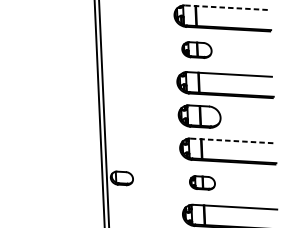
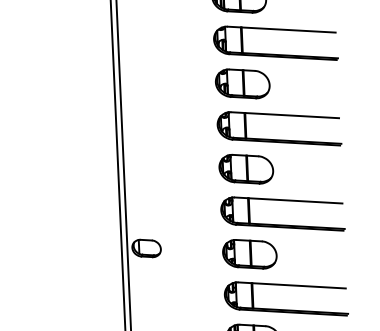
line: (227, 7) -> (281, 29), dashed -> solid
part: (196, 49) -> (242, 83), size x1.43
line: (232, 140) -> (288, 200), dashed -> solid
part: (202, 183) -> (249, 254), size x1.67

